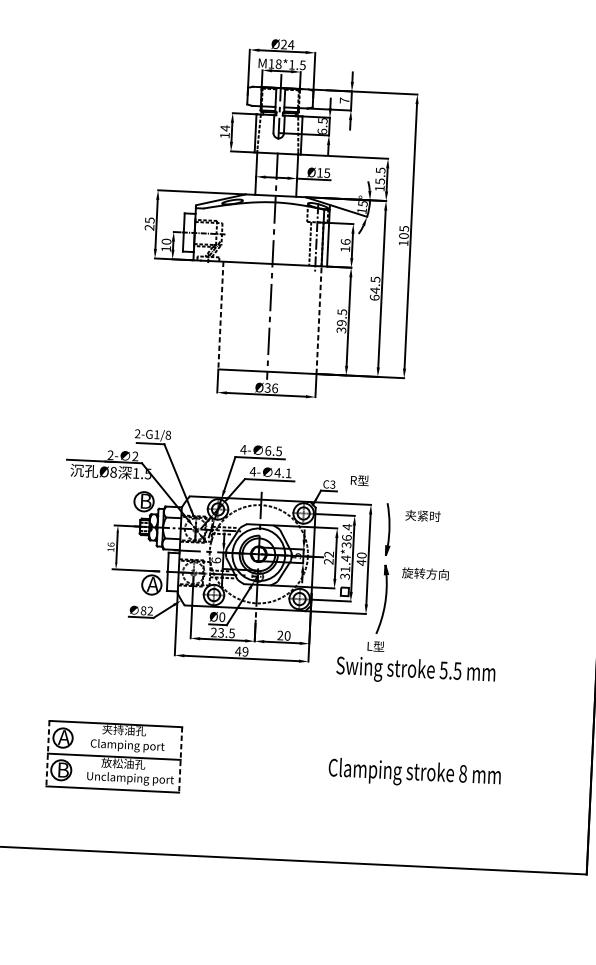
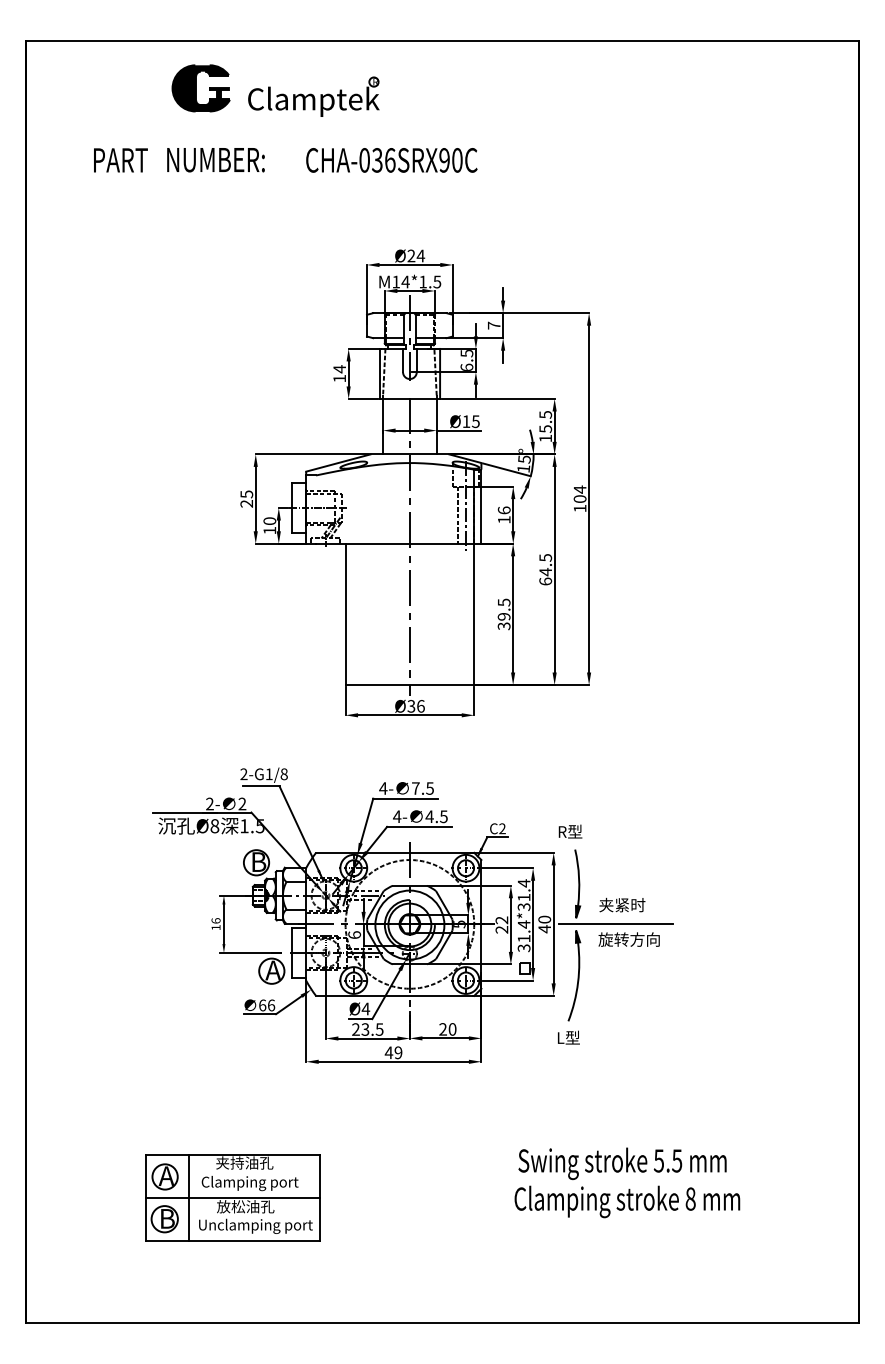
text: (278, 63) -> (405, 281), M18*1.5 -> M14*1.5
text: (403, 228) -> (579, 489), 105 -> 104
line: (220, 315) -> (345, 614), dashed -> solid
line: (319, 320) -> (474, 614), dashed -> solid
text: (267, 450) -> (415, 788), 6.5 -> 7.5
text: (288, 473) -> (443, 816), 4.1 -> 4.5
text: (359, 480) -> (570, 831), moved
text: (332, 485) -> (502, 829), C3 -> C2
text: (423, 515) -> (622, 904), moved
text: (346, 537) -> (523, 897), 31.4*36.4 -> 31.4*31.4
line: (416, 561) -> (616, 924), added
text: (147, 611) -> (267, 1005), 82 -> 66
text: (221, 616) -> (365, 1008), Ø0 -> Ø4
text: (415, 671) -> (622, 1163), moved
line: (48, 753) -> (146, 1198), dashed -> solid
line: (80, 755) -> (189, 1198), added
line: (180, 760) -> (320, 1198), dashed -> solid

